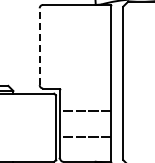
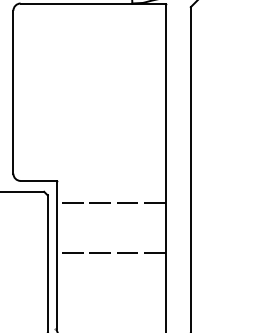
line: (39, 46) -> (12, 91), dashed -> solid
line: (85, 110) -> (110, 202), moved
line: (85, 136) -> (110, 253), moved

